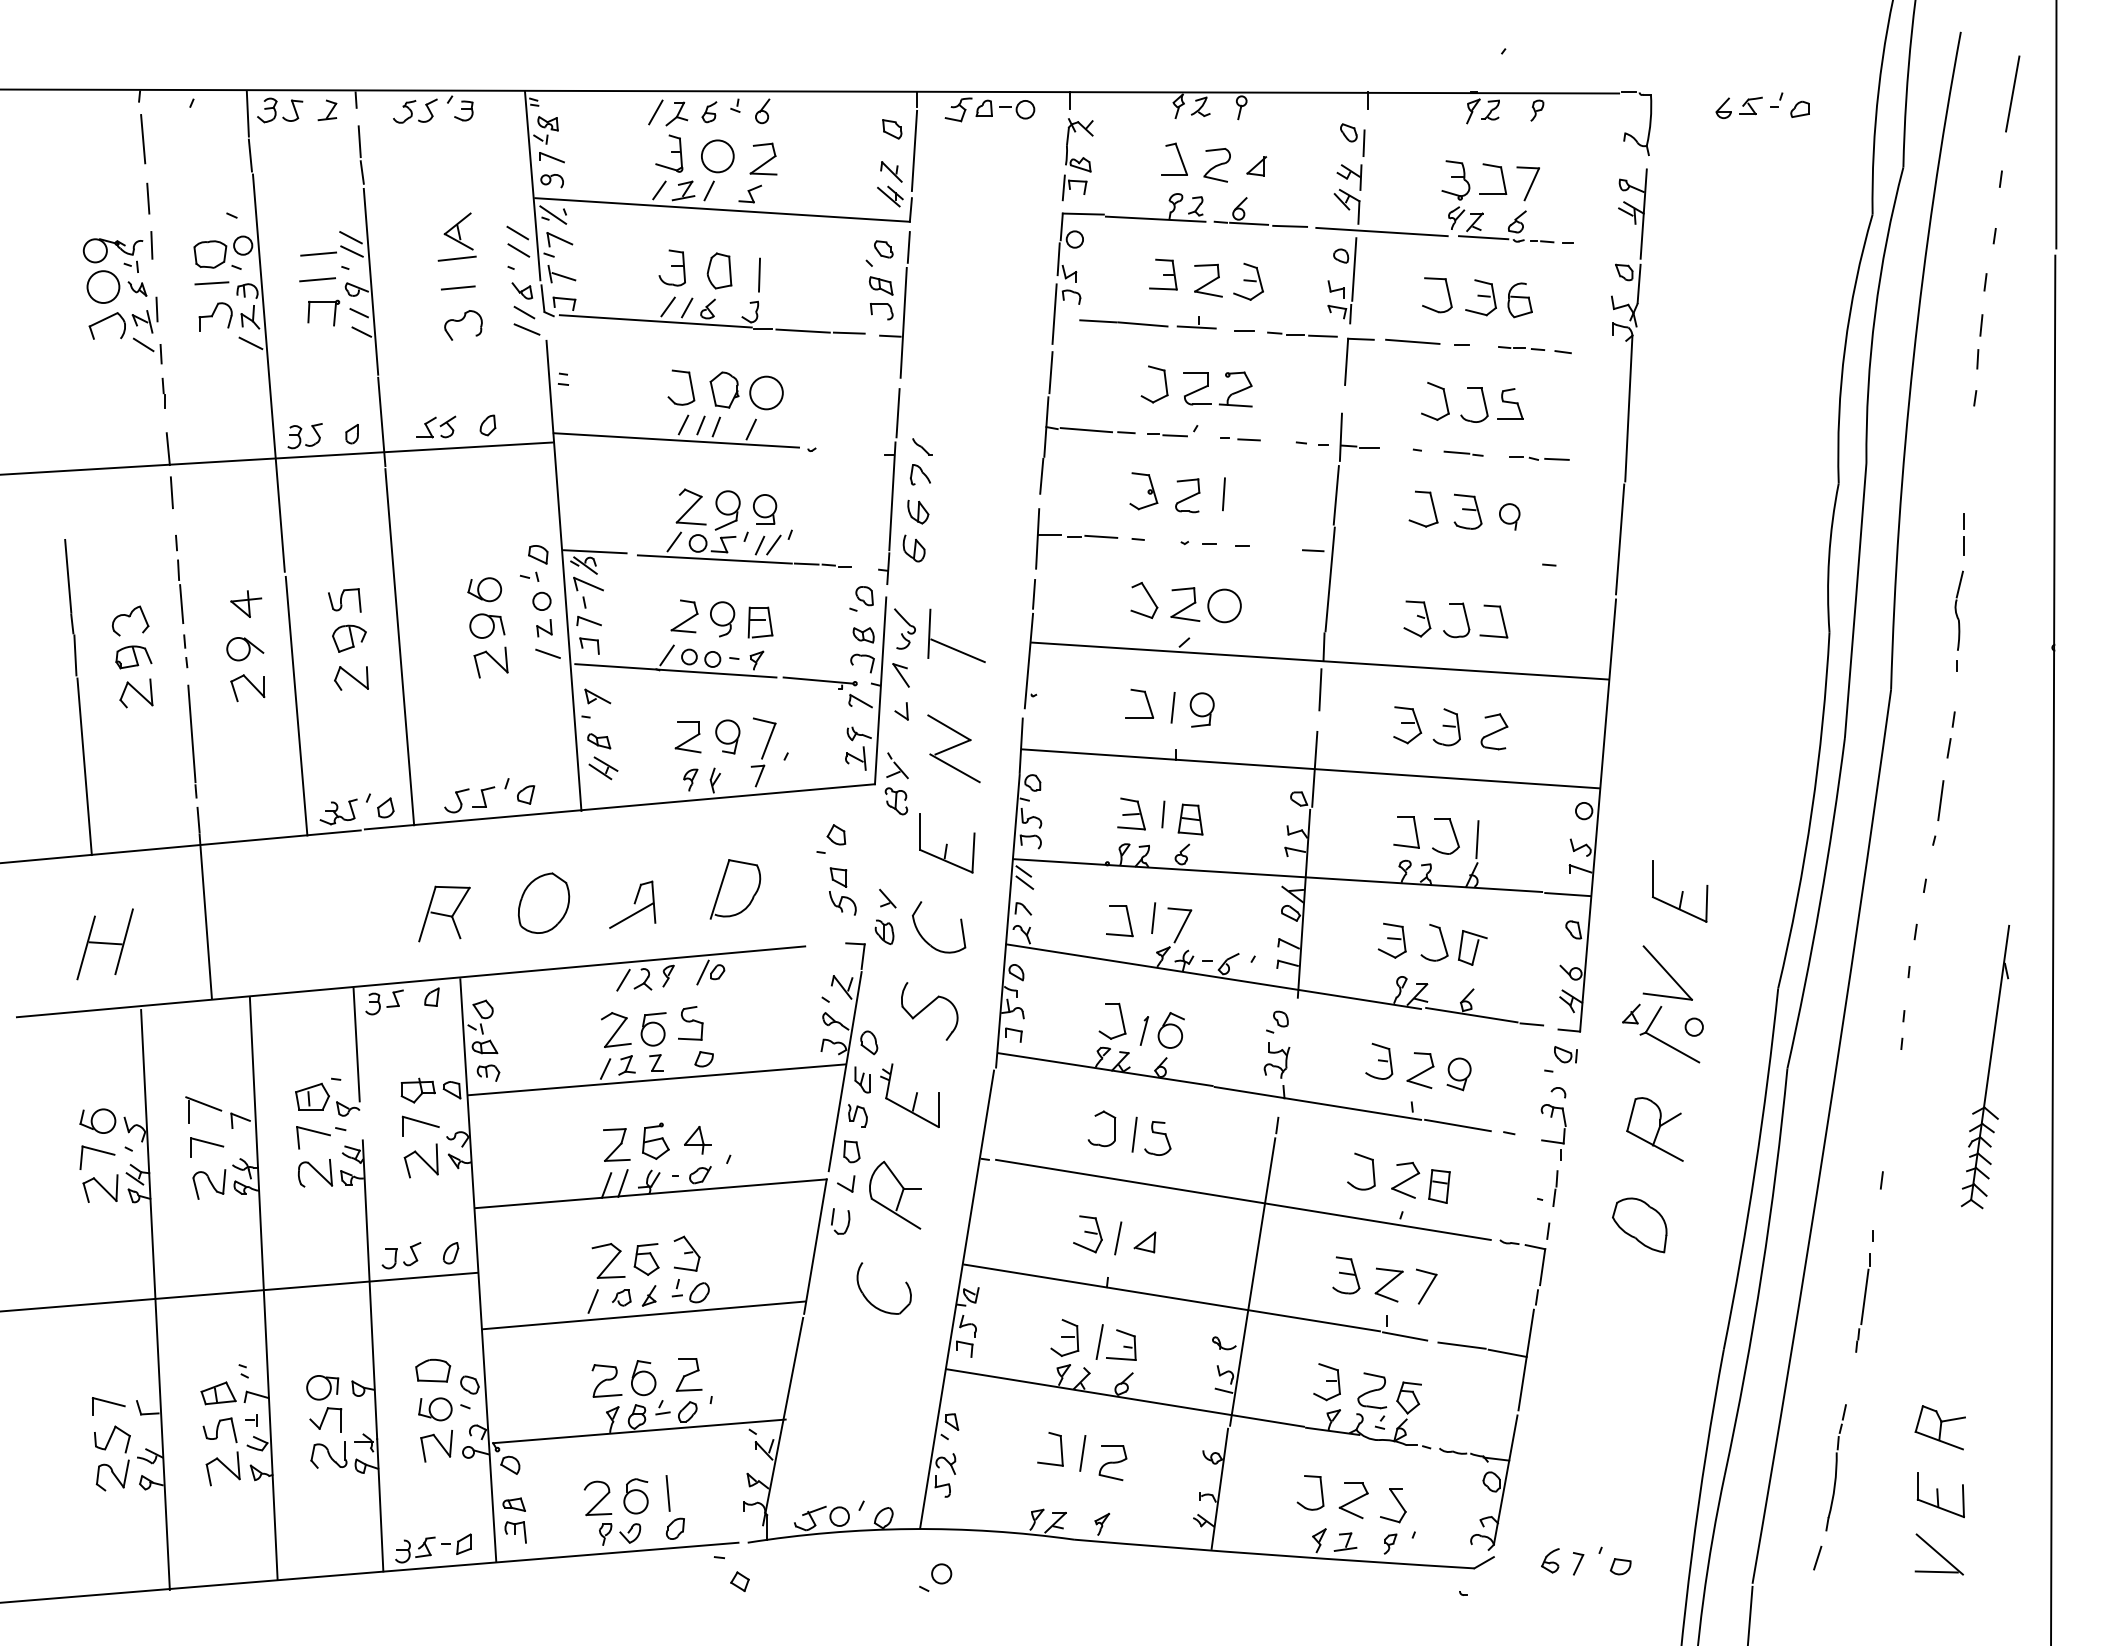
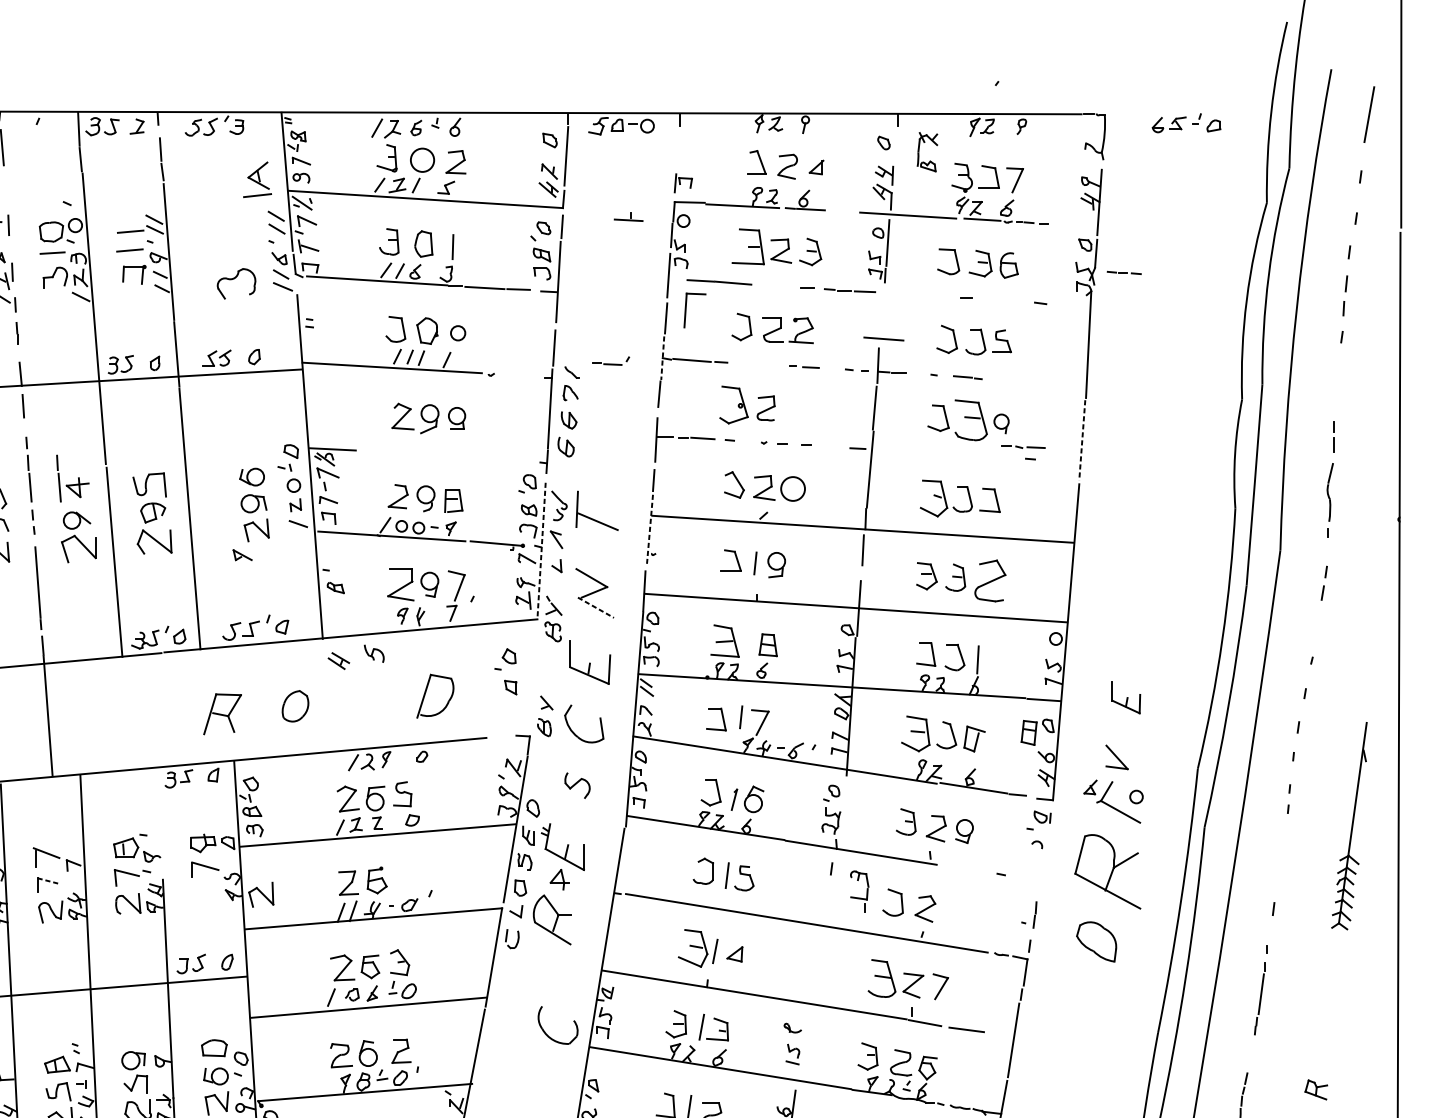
part: (1068, 143) -> (919, 150), moved
line: (1363, 143) -> (894, 150), removed
line: (148, 198) -> (6, 191), removed
line: (1290, 225) -> (841, 210), removed
part: (456, 236) -> (257, 179), moved
part: (1163, 274) -> (748, 246), size x1.6
line: (457, 287) -> (232, 256), removed
part: (1196, 322) -> (628, 216), moved
part: (463, 325) -> (236, 283), size x1.4
line: (1412, 341) -> (883, 338), moved
part: (1521, 348) -> (1124, 272), moved
part: (1347, 361) -> (686, 310), moved
circle: (766, 392) -> (458, 332), size x0.6
line: (1046, 427) -> (662, 358), solid -> dashed
part: (1172, 431) -> (610, 361), moved
part: (1539, 458) -> (1023, 446), moved
part: (1143, 491) -> (733, 405), size x1.4
line: (1223, 494) -> (792, 407), removed
part: (1467, 511) -> (970, 419), size x1.6
line: (1620, 539) -> (1082, 440), solid -> dashed
part: (744, 541) -> (442, 441), removed
line: (220, 591) -> (58, 478), added
part: (344, 600) -> (149, 485), size x1.4
part: (1417, 618) -> (934, 498), size x1.4
line: (1028, 661) -> (649, 529), solid -> dashed
part: (351, 678) -> (154, 542), size x1.4
part: (247, 688) -> (78, 549), size x1.4
line: (880, 690) -> (541, 550), solid -> dashed
part: (597, 696) -> (242, 555), moved
part: (1494, 731) -> (990, 580), size x1.6
part: (687, 737) -> (400, 585), size x1.4
part: (603, 768) -> (338, 661), moved
line: (955, 768) -> (596, 607), solid -> dashed
line: (1940, 800) -> (1316, 631), removed
part: (1131, 813) -> (725, 640), size x1.4
line: (1163, 814) -> (748, 641), removed
part: (1680, 891) -> (1126, 697), size x0.7
part: (544, 902) -> (295, 705), size x0.7
part: (842, 903) -> (374, 653), moved
part: (632, 904) -> (360, 707), removed
part: (1391, 940) -> (915, 733), size x1.4
line: (702, 972) -> (411, 757), removed
part: (1667, 972) -> (1116, 757), size x0.6
part: (929, 1011) -> (577, 785), size x0.6
line: (356, 1044) -> (158, 809), removed
line: (1457, 1125) -> (963, 868), removed
part: (1654, 1129) -> (1107, 871), size x1.6
part: (697, 1140) -> (559, 879), moved
part: (1551, 1140) -> (858, 897), moved
line: (207, 1142) -> (49, 881), solid -> dashed
part: (420, 1160) -> (260, 894), moved
part: (1439, 1186) -> (1029, 732), moved
part: (1087, 1234) -> (692, 948), size x1.4
part: (1346, 1275) -> (882, 978), size x1.4
line: (1252, 1281) -> (813, 982), removed
part: (870, 1301) -> (548, 1034), moved
line: (1507, 1352) -> (999, 1034), removed
part: (1939, 1427) -> (1315, 1089), size x0.6

